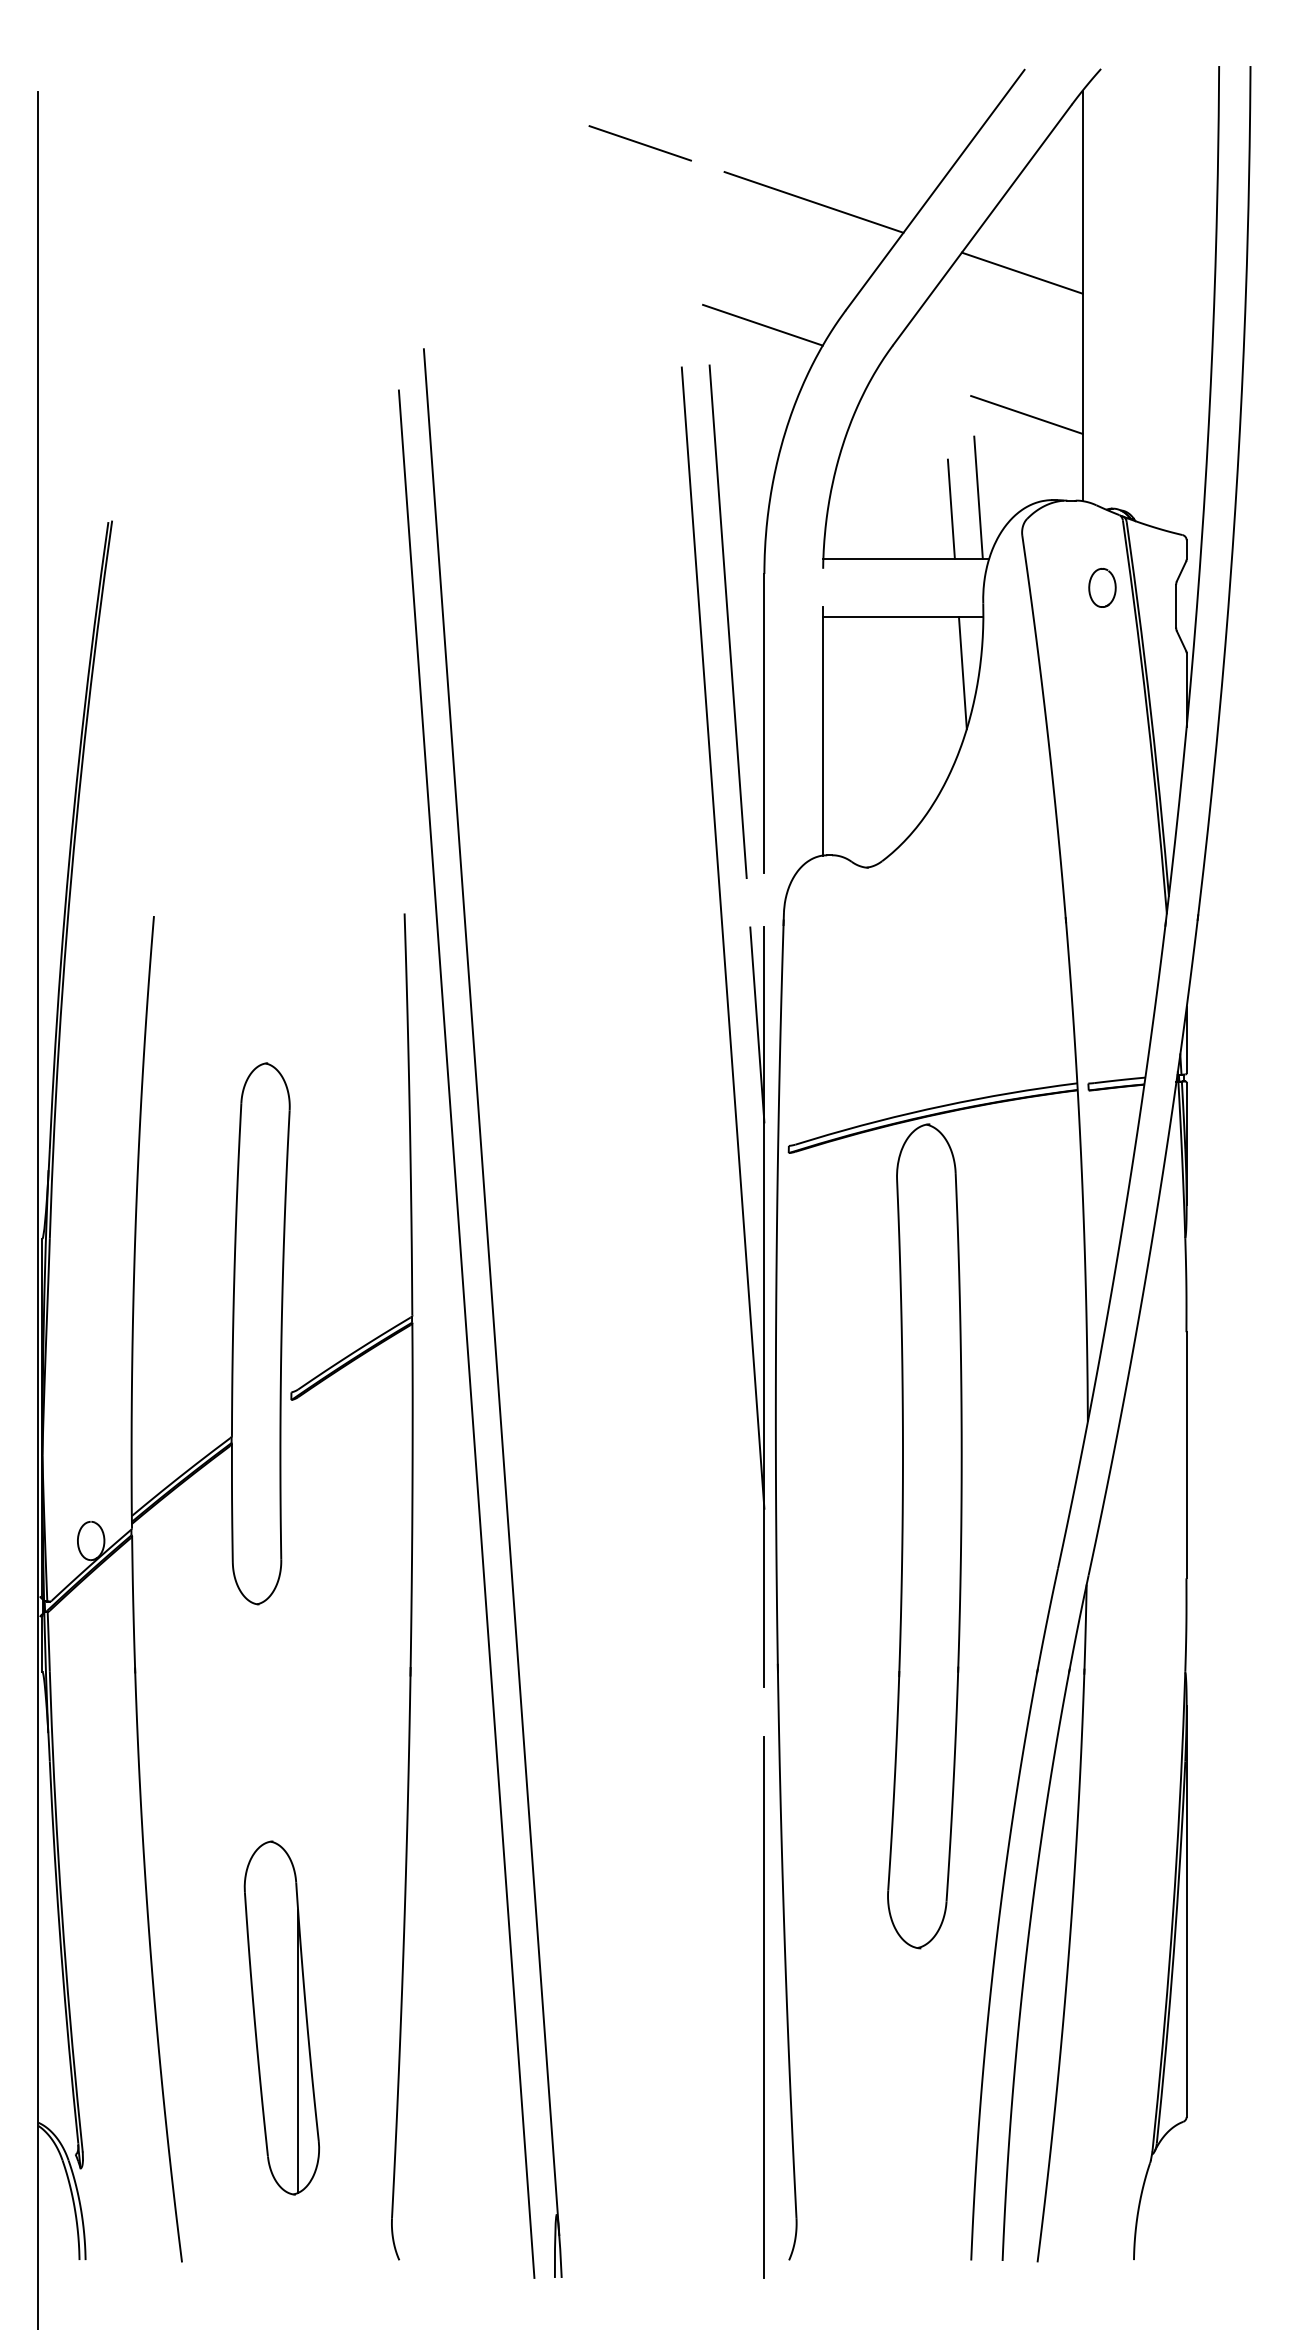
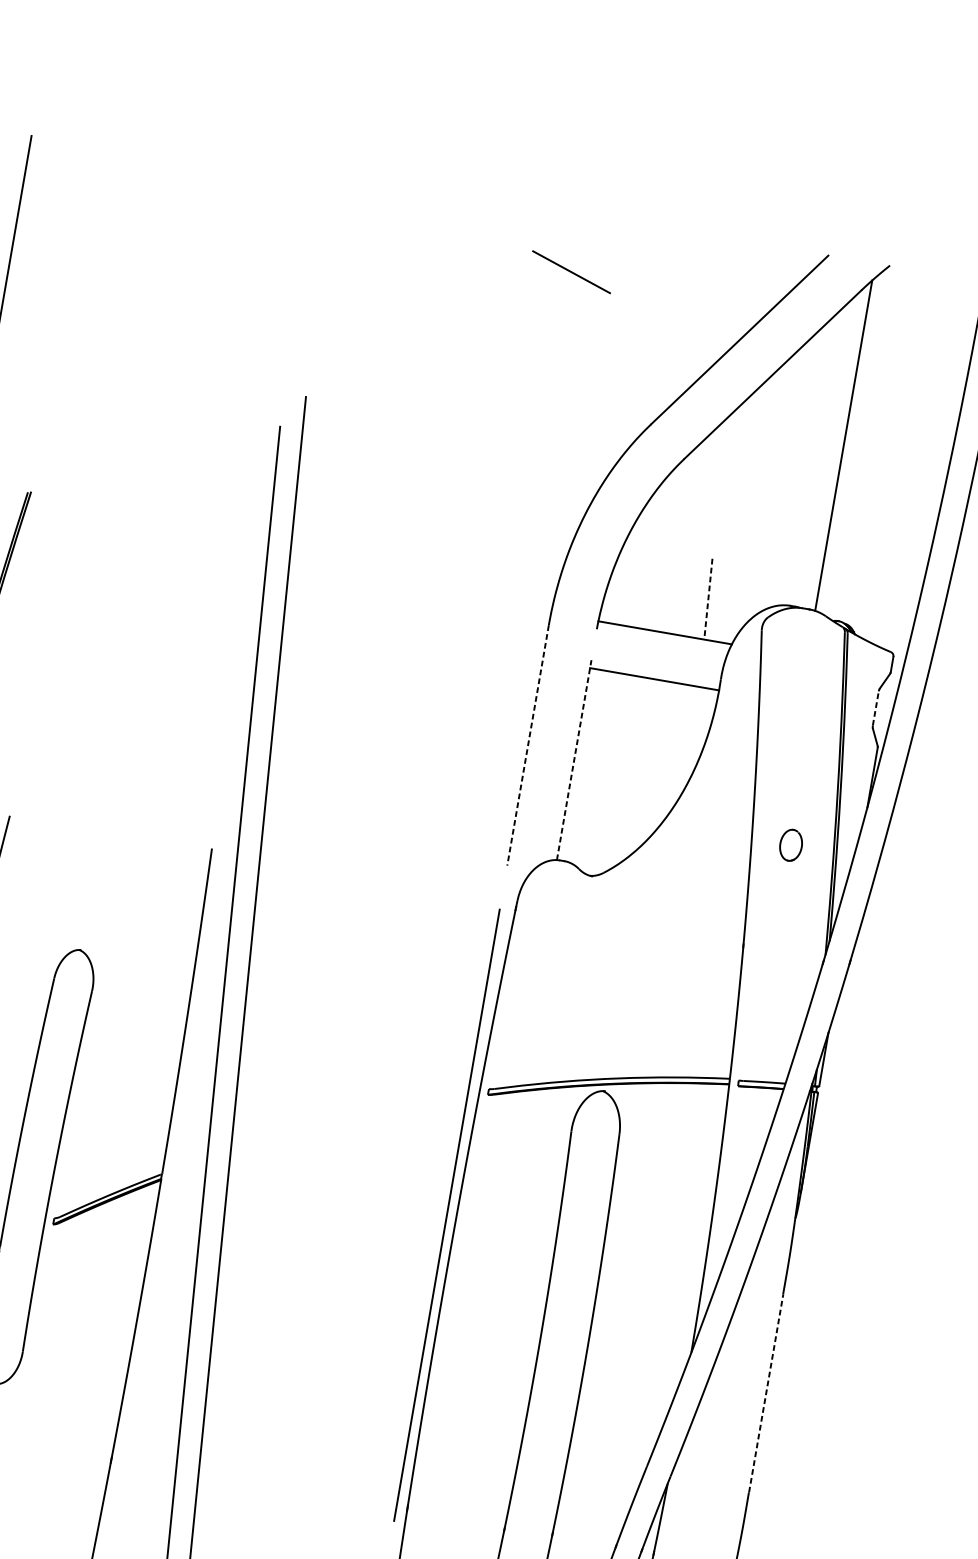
line: (639, 143) -> (570, 272), moved
line: (813, 202) -> (640, 333), removed
line: (1021, 272) -> (797, 418), removed
line: (762, 324) -> (582, 424), removed
line: (1026, 414) -> (782, 533), removed
line: (978, 497) -> (731, 593), removed
line: (951, 509) -> (708, 599), solid -> dashed
part: (1102, 587) -> (791, 844), moved
line: (1176, 605) -> (876, 707), solid -> dashed
line: (727, 621) -> (512, 658), removed
line: (962, 673) -> (694, 732), removed
line: (764, 723) -> (528, 745), solid -> dashed
line: (823, 730) -> (574, 759), solid -> dashed
line: (722, 937) -> (464, 912), removed
line: (757, 1024) -> (480, 986), removed
line: (1186, 1454) -> (766, 1392), solid -> dashed

